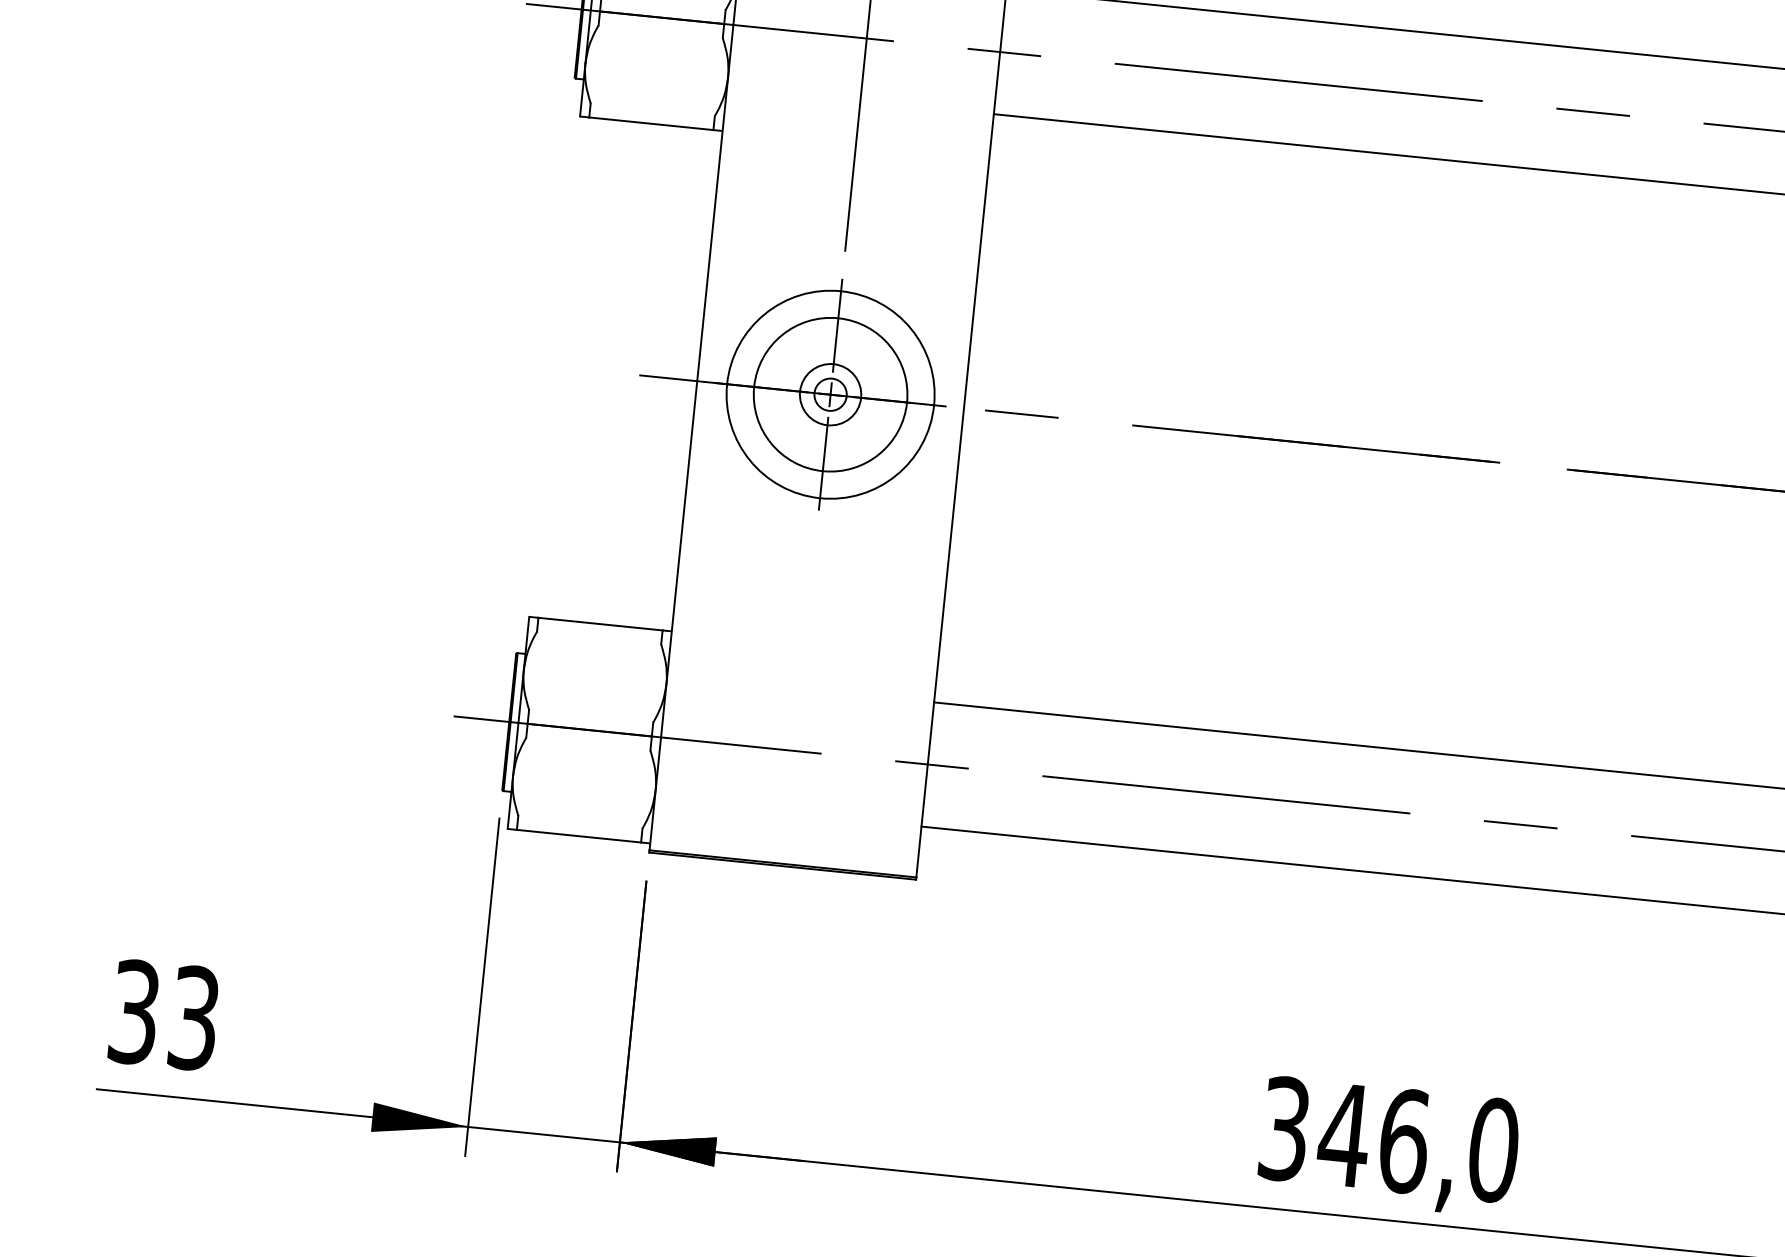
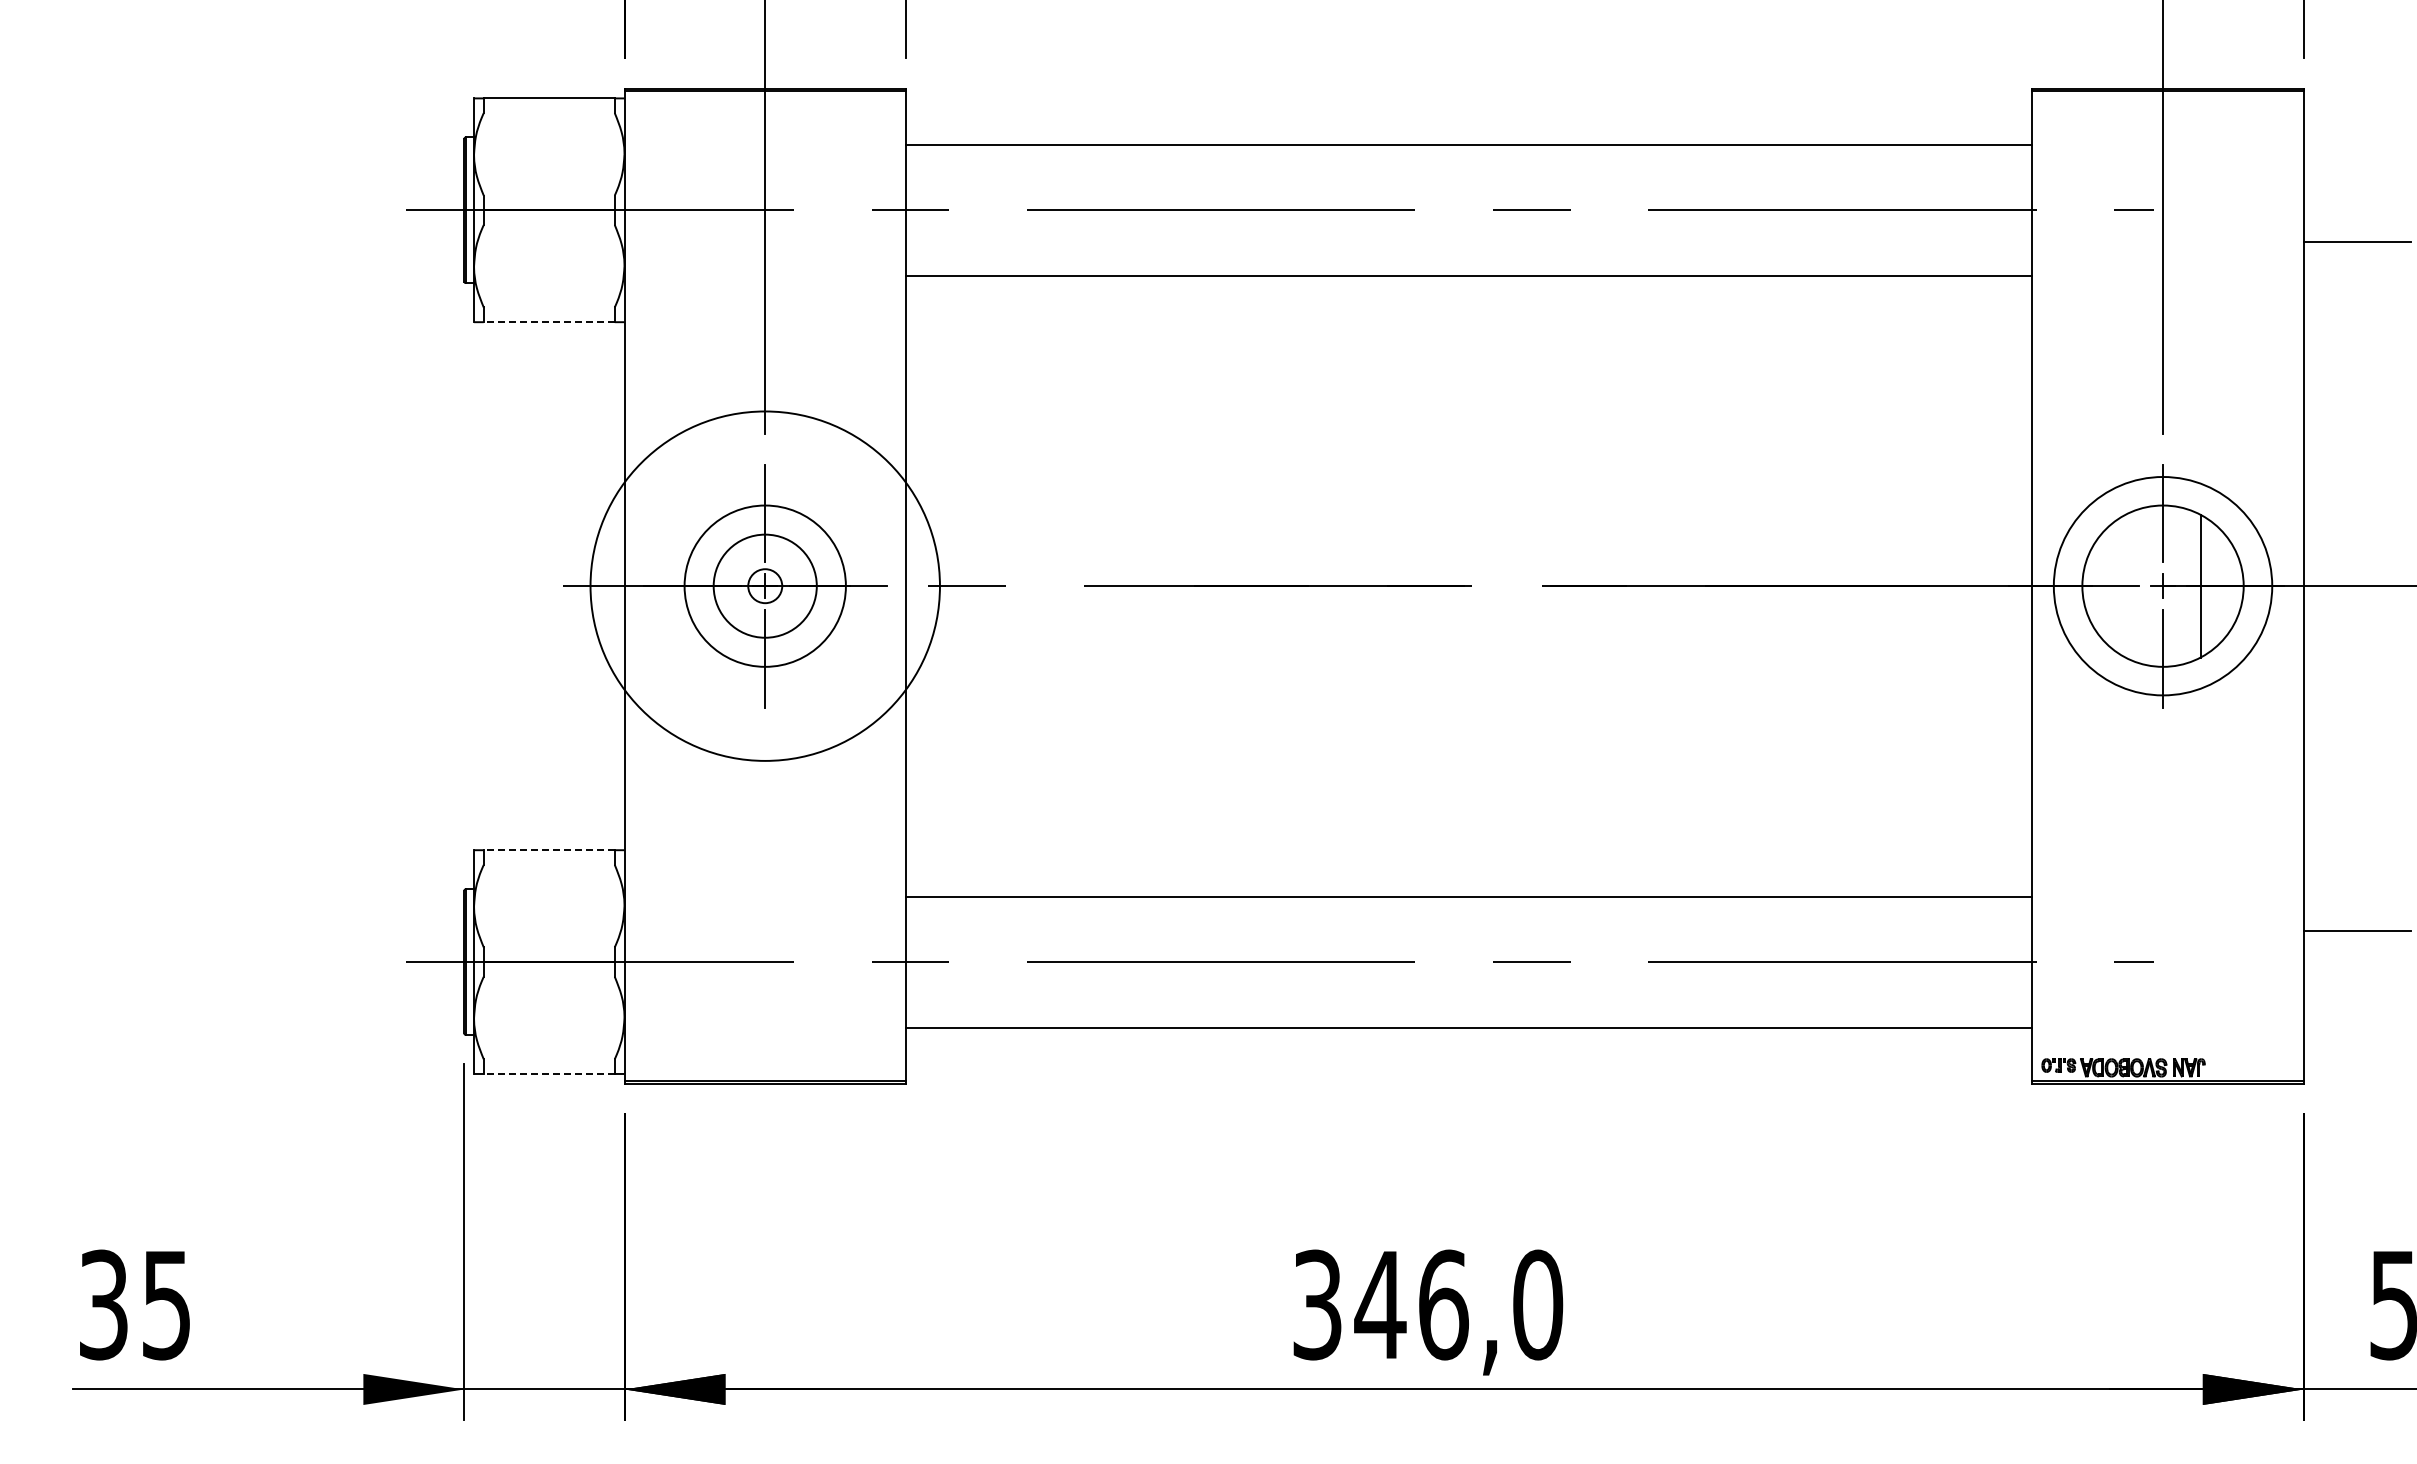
line: (651, 124) -> (549, 322), solid -> dashed
circle: (830, 394) -> (765, 585), size x1.6
circle: (830, 395) -> (765, 586), size x1.6
line: (600, 624) -> (549, 850), solid -> dashed
line: (579, 835) -> (549, 1073), solid -> dashed
text: (194, 1017) -> (166, 1304), 33 -> 35

